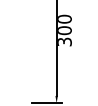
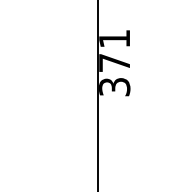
text: (64, 24) -> (114, 49), 300 -> 371

